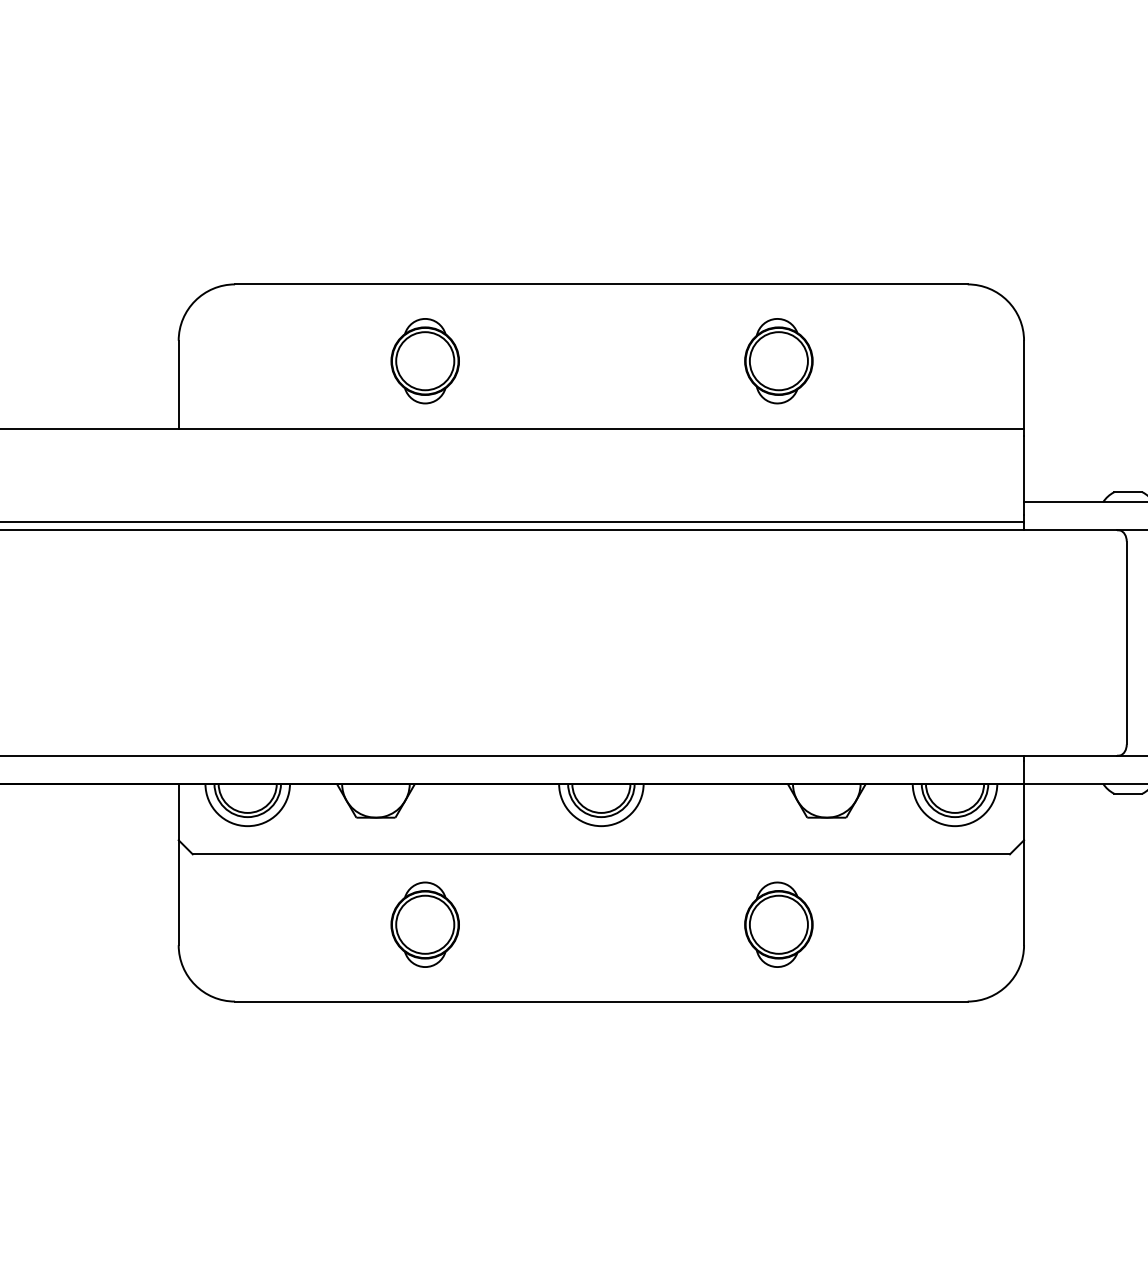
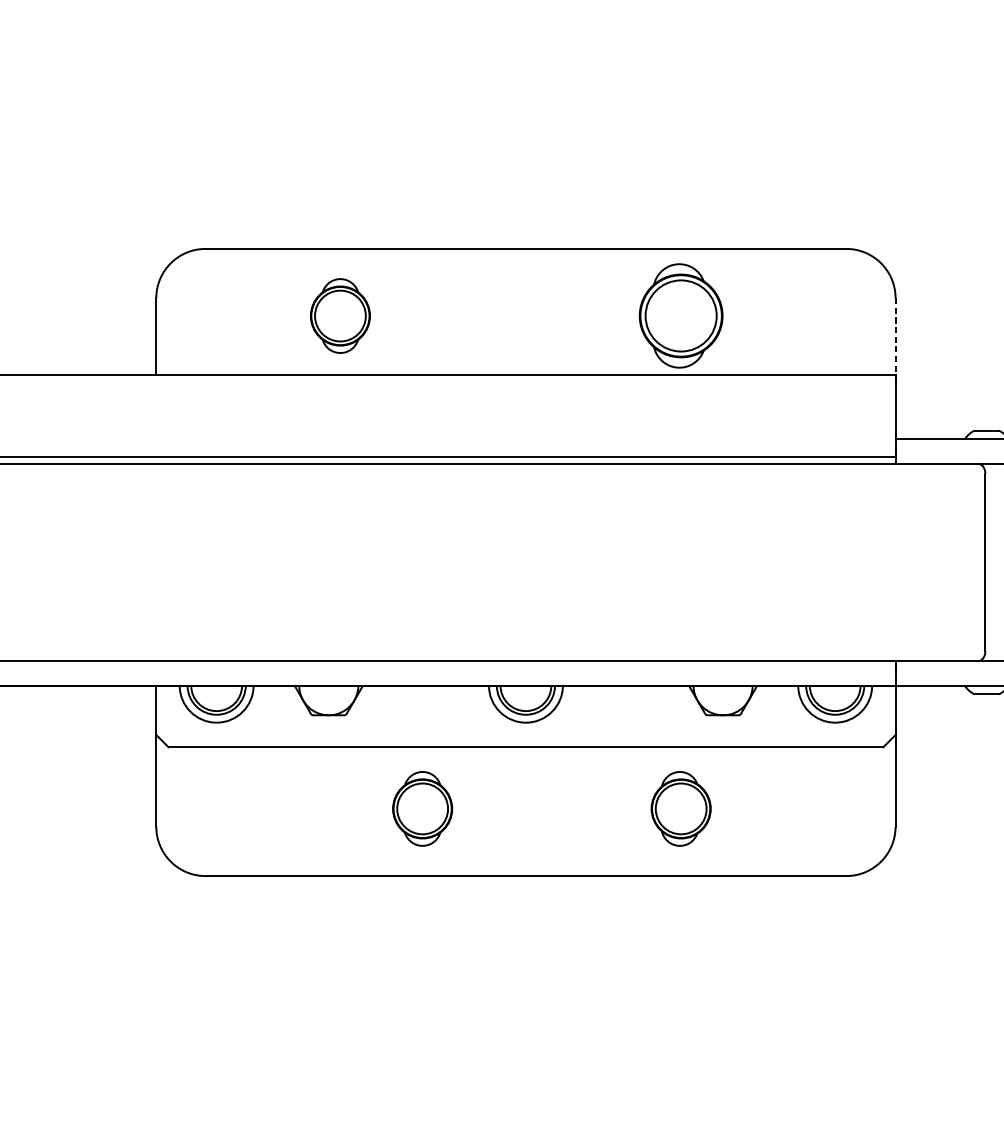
part: (424, 361) -> (339, 316), moved
part: (778, 361) -> (680, 316), size x1.4
line: (1024, 385) -> (895, 337), solid -> dashed
part: (424, 924) -> (421, 808), moved

